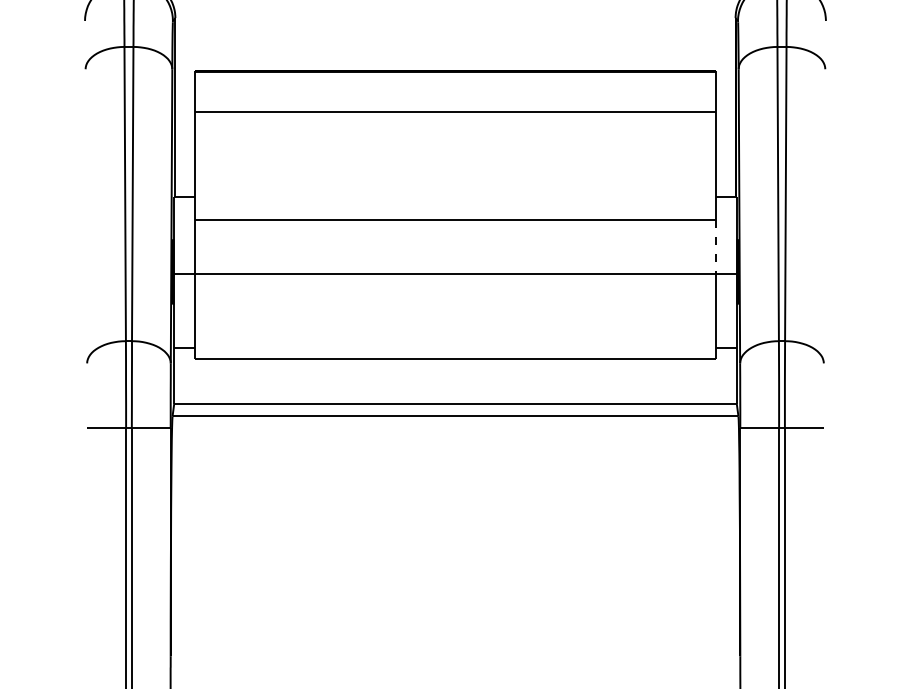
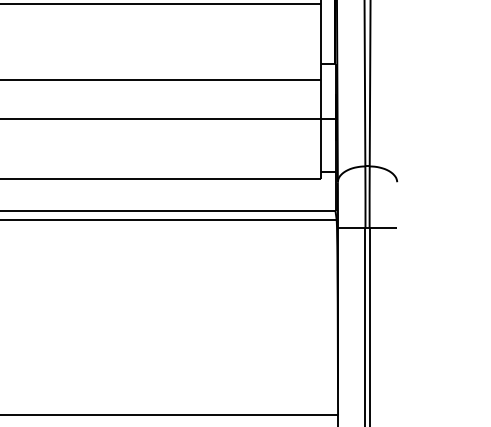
line: (715, 247) -> (320, 100), dashed -> solid

